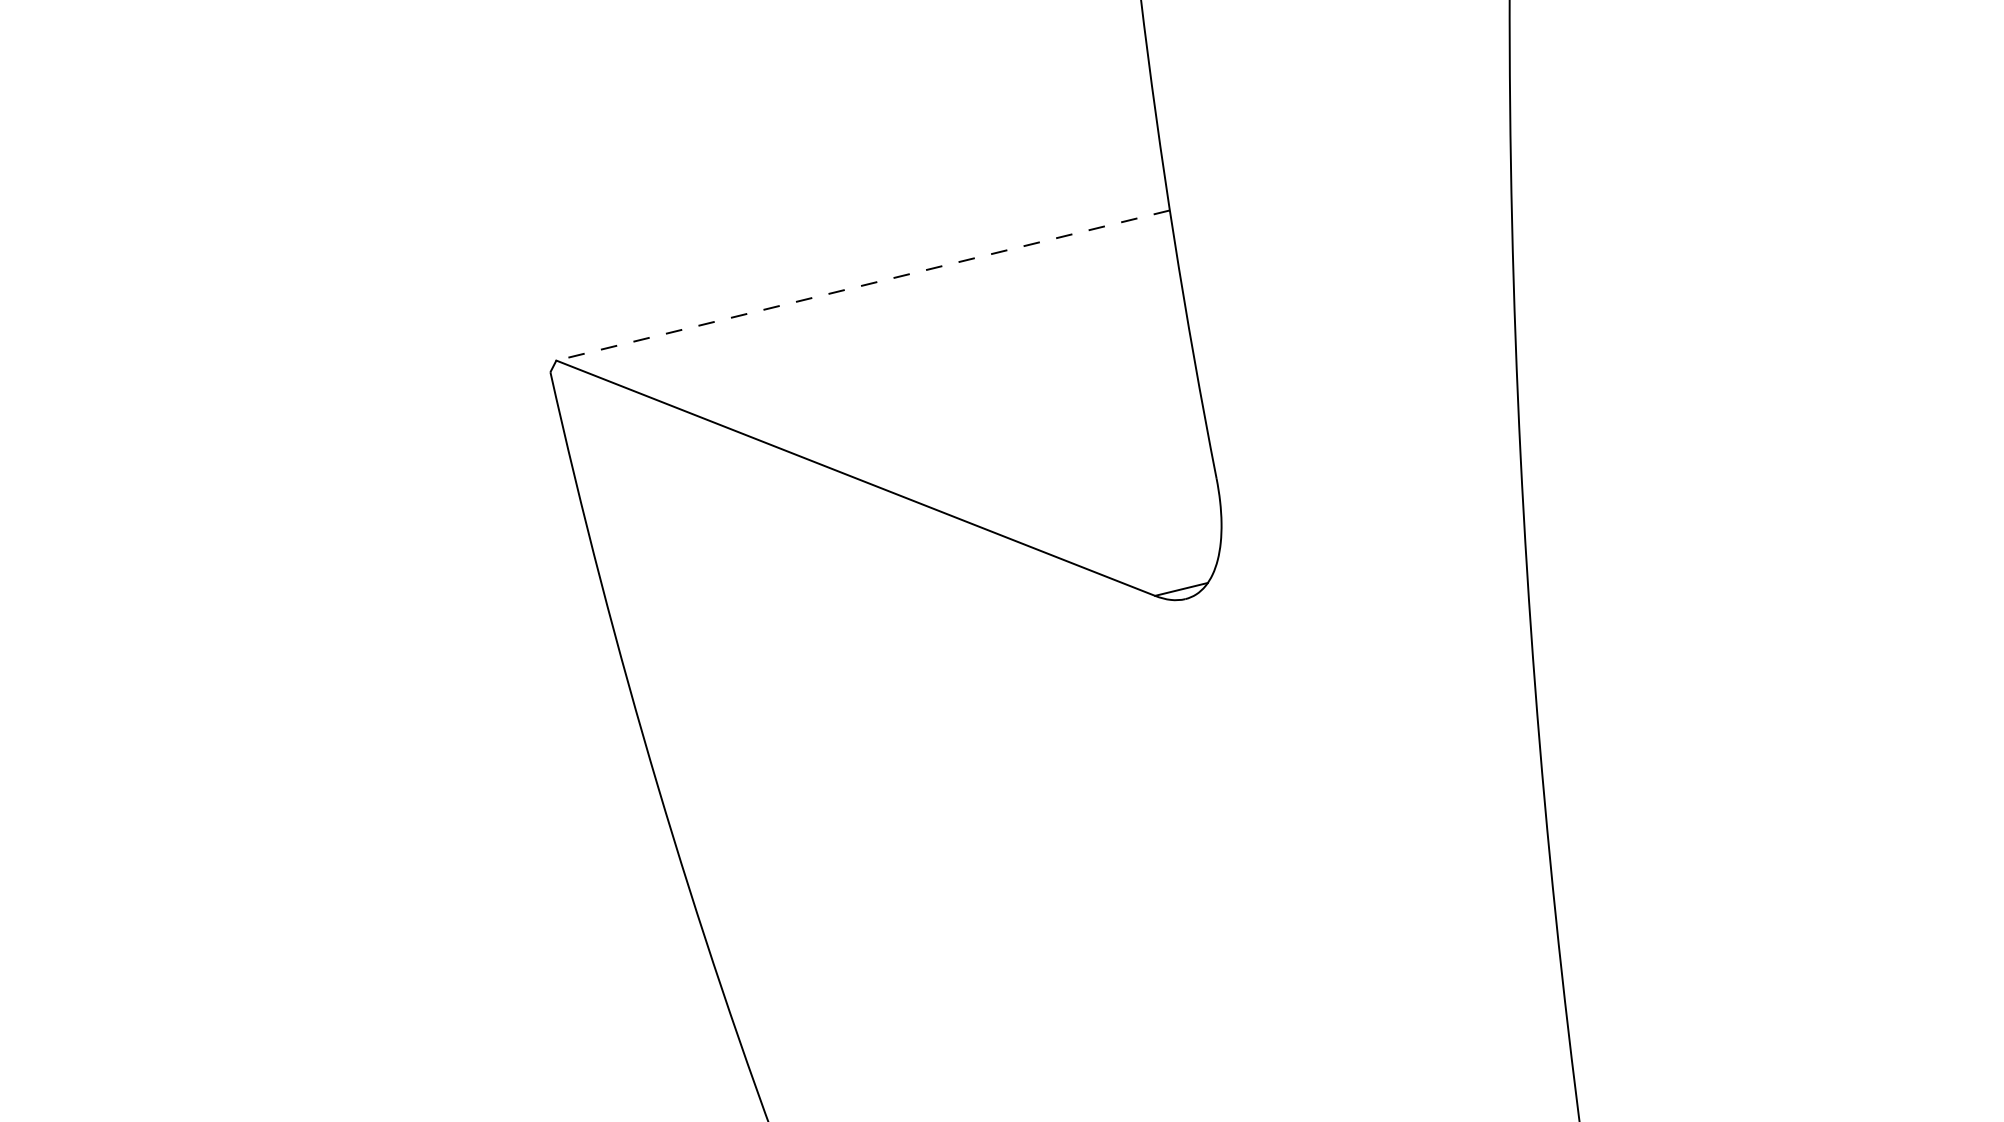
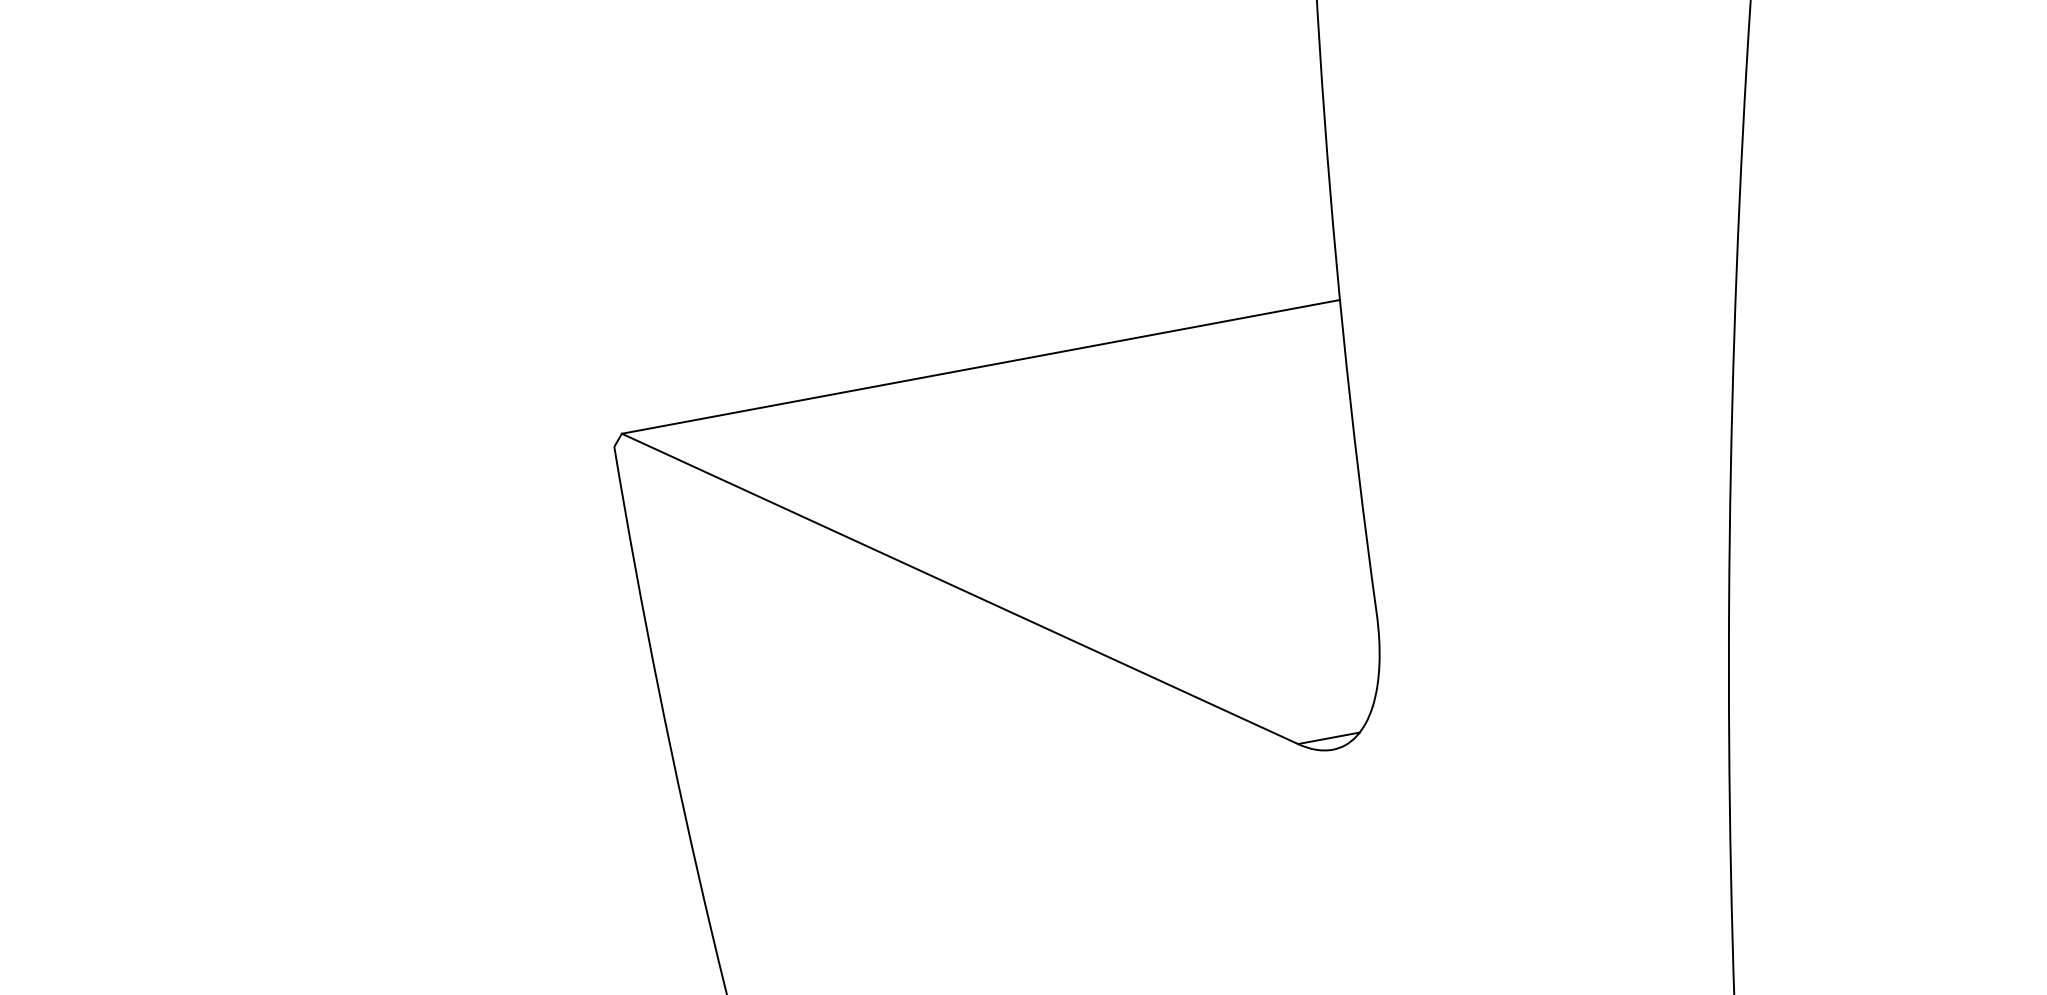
line: (863, 285) -> (981, 366), dashed -> solid

